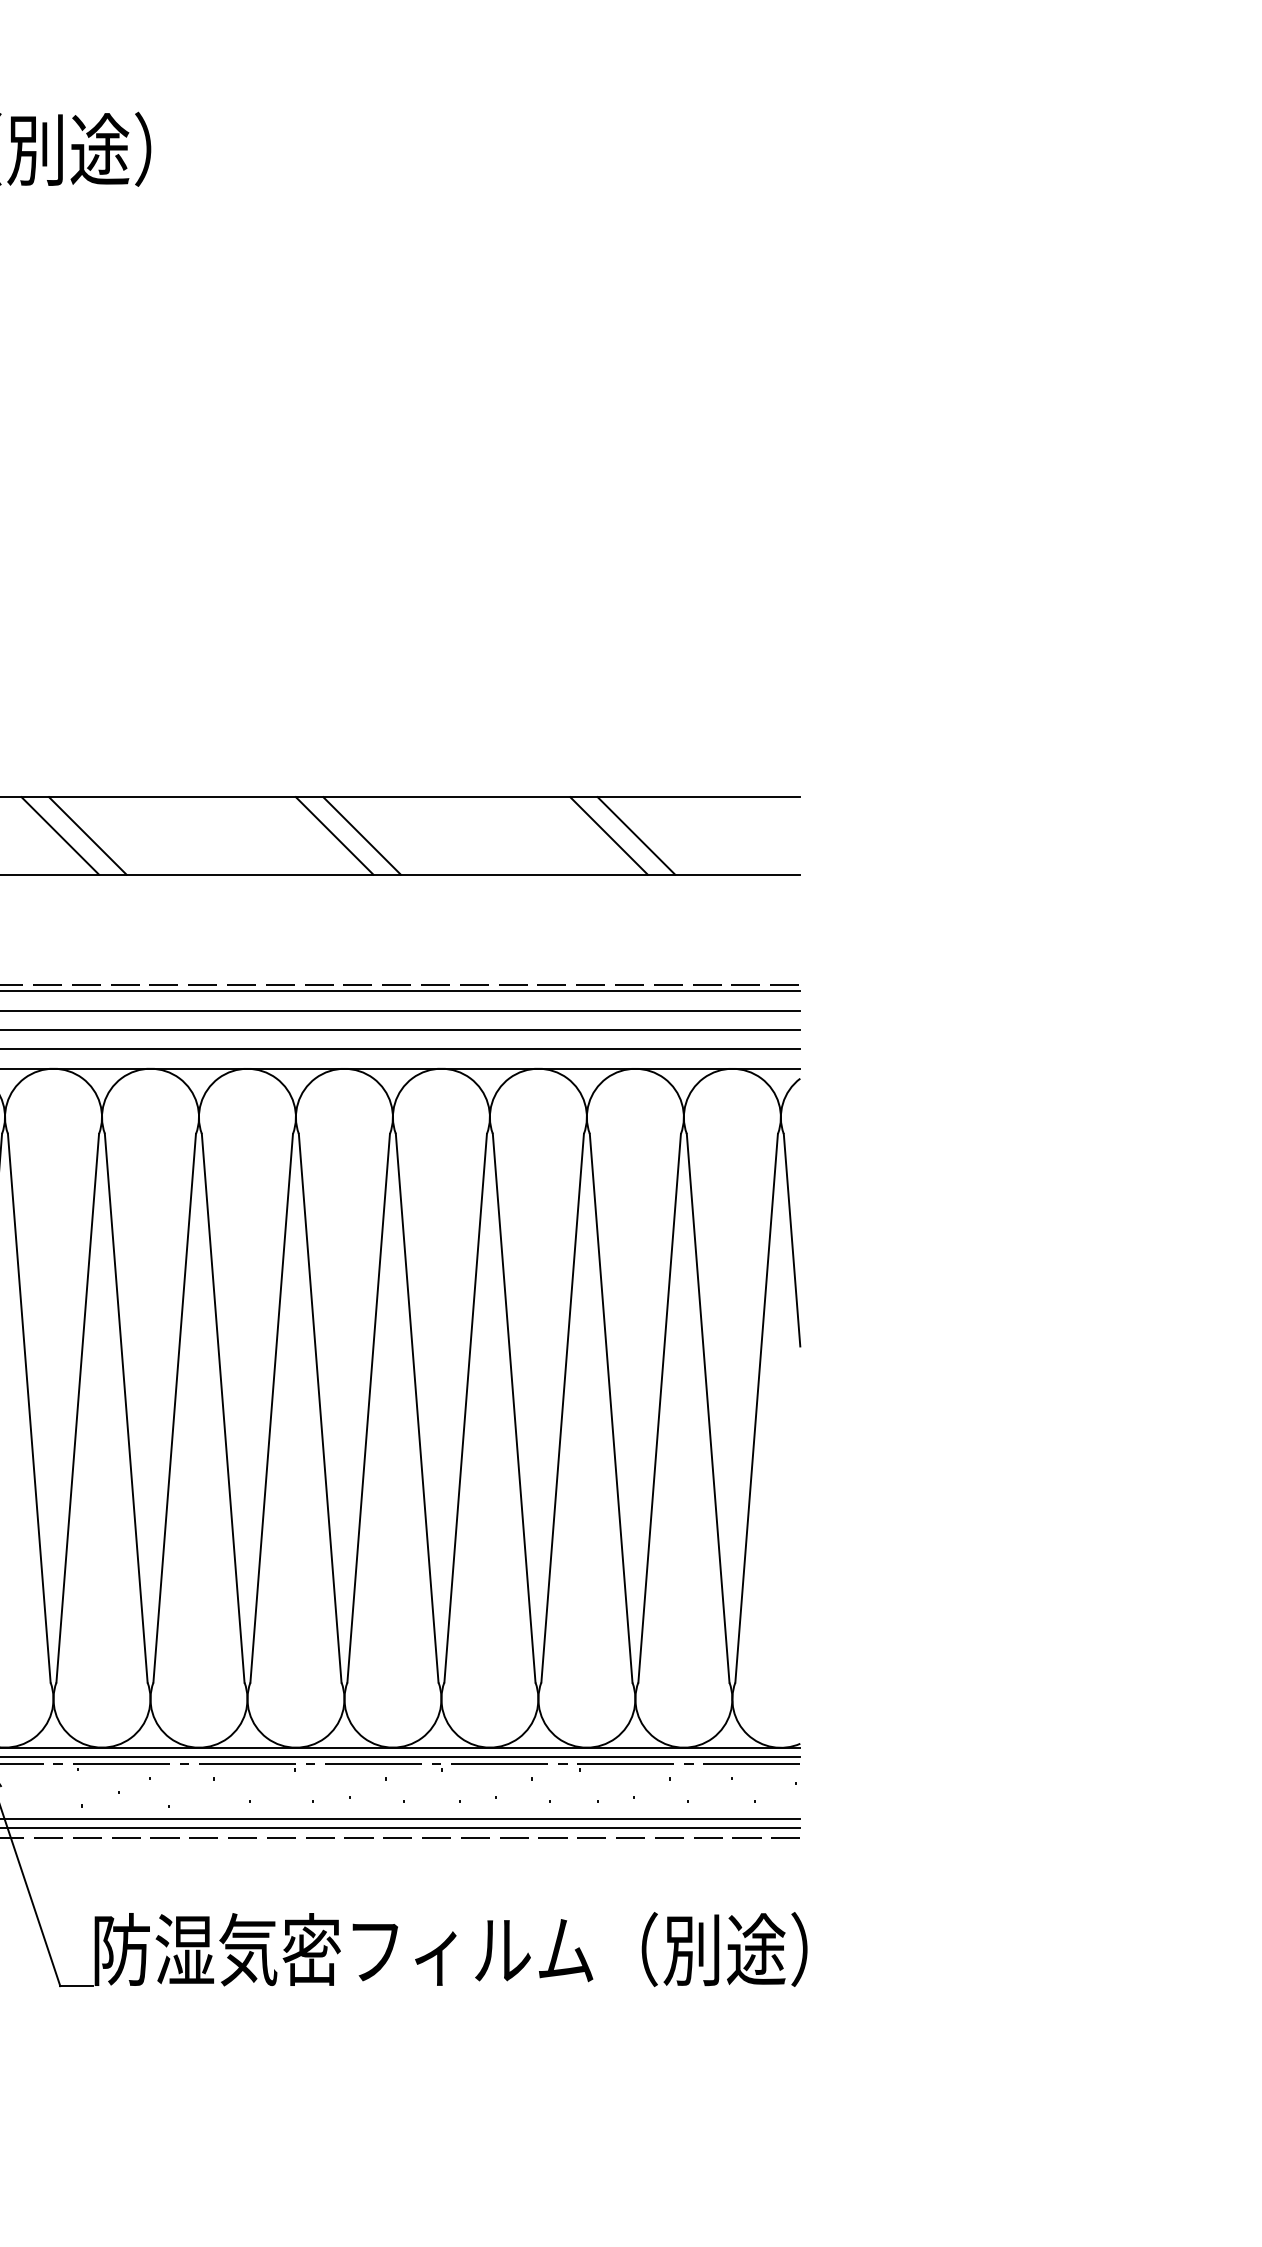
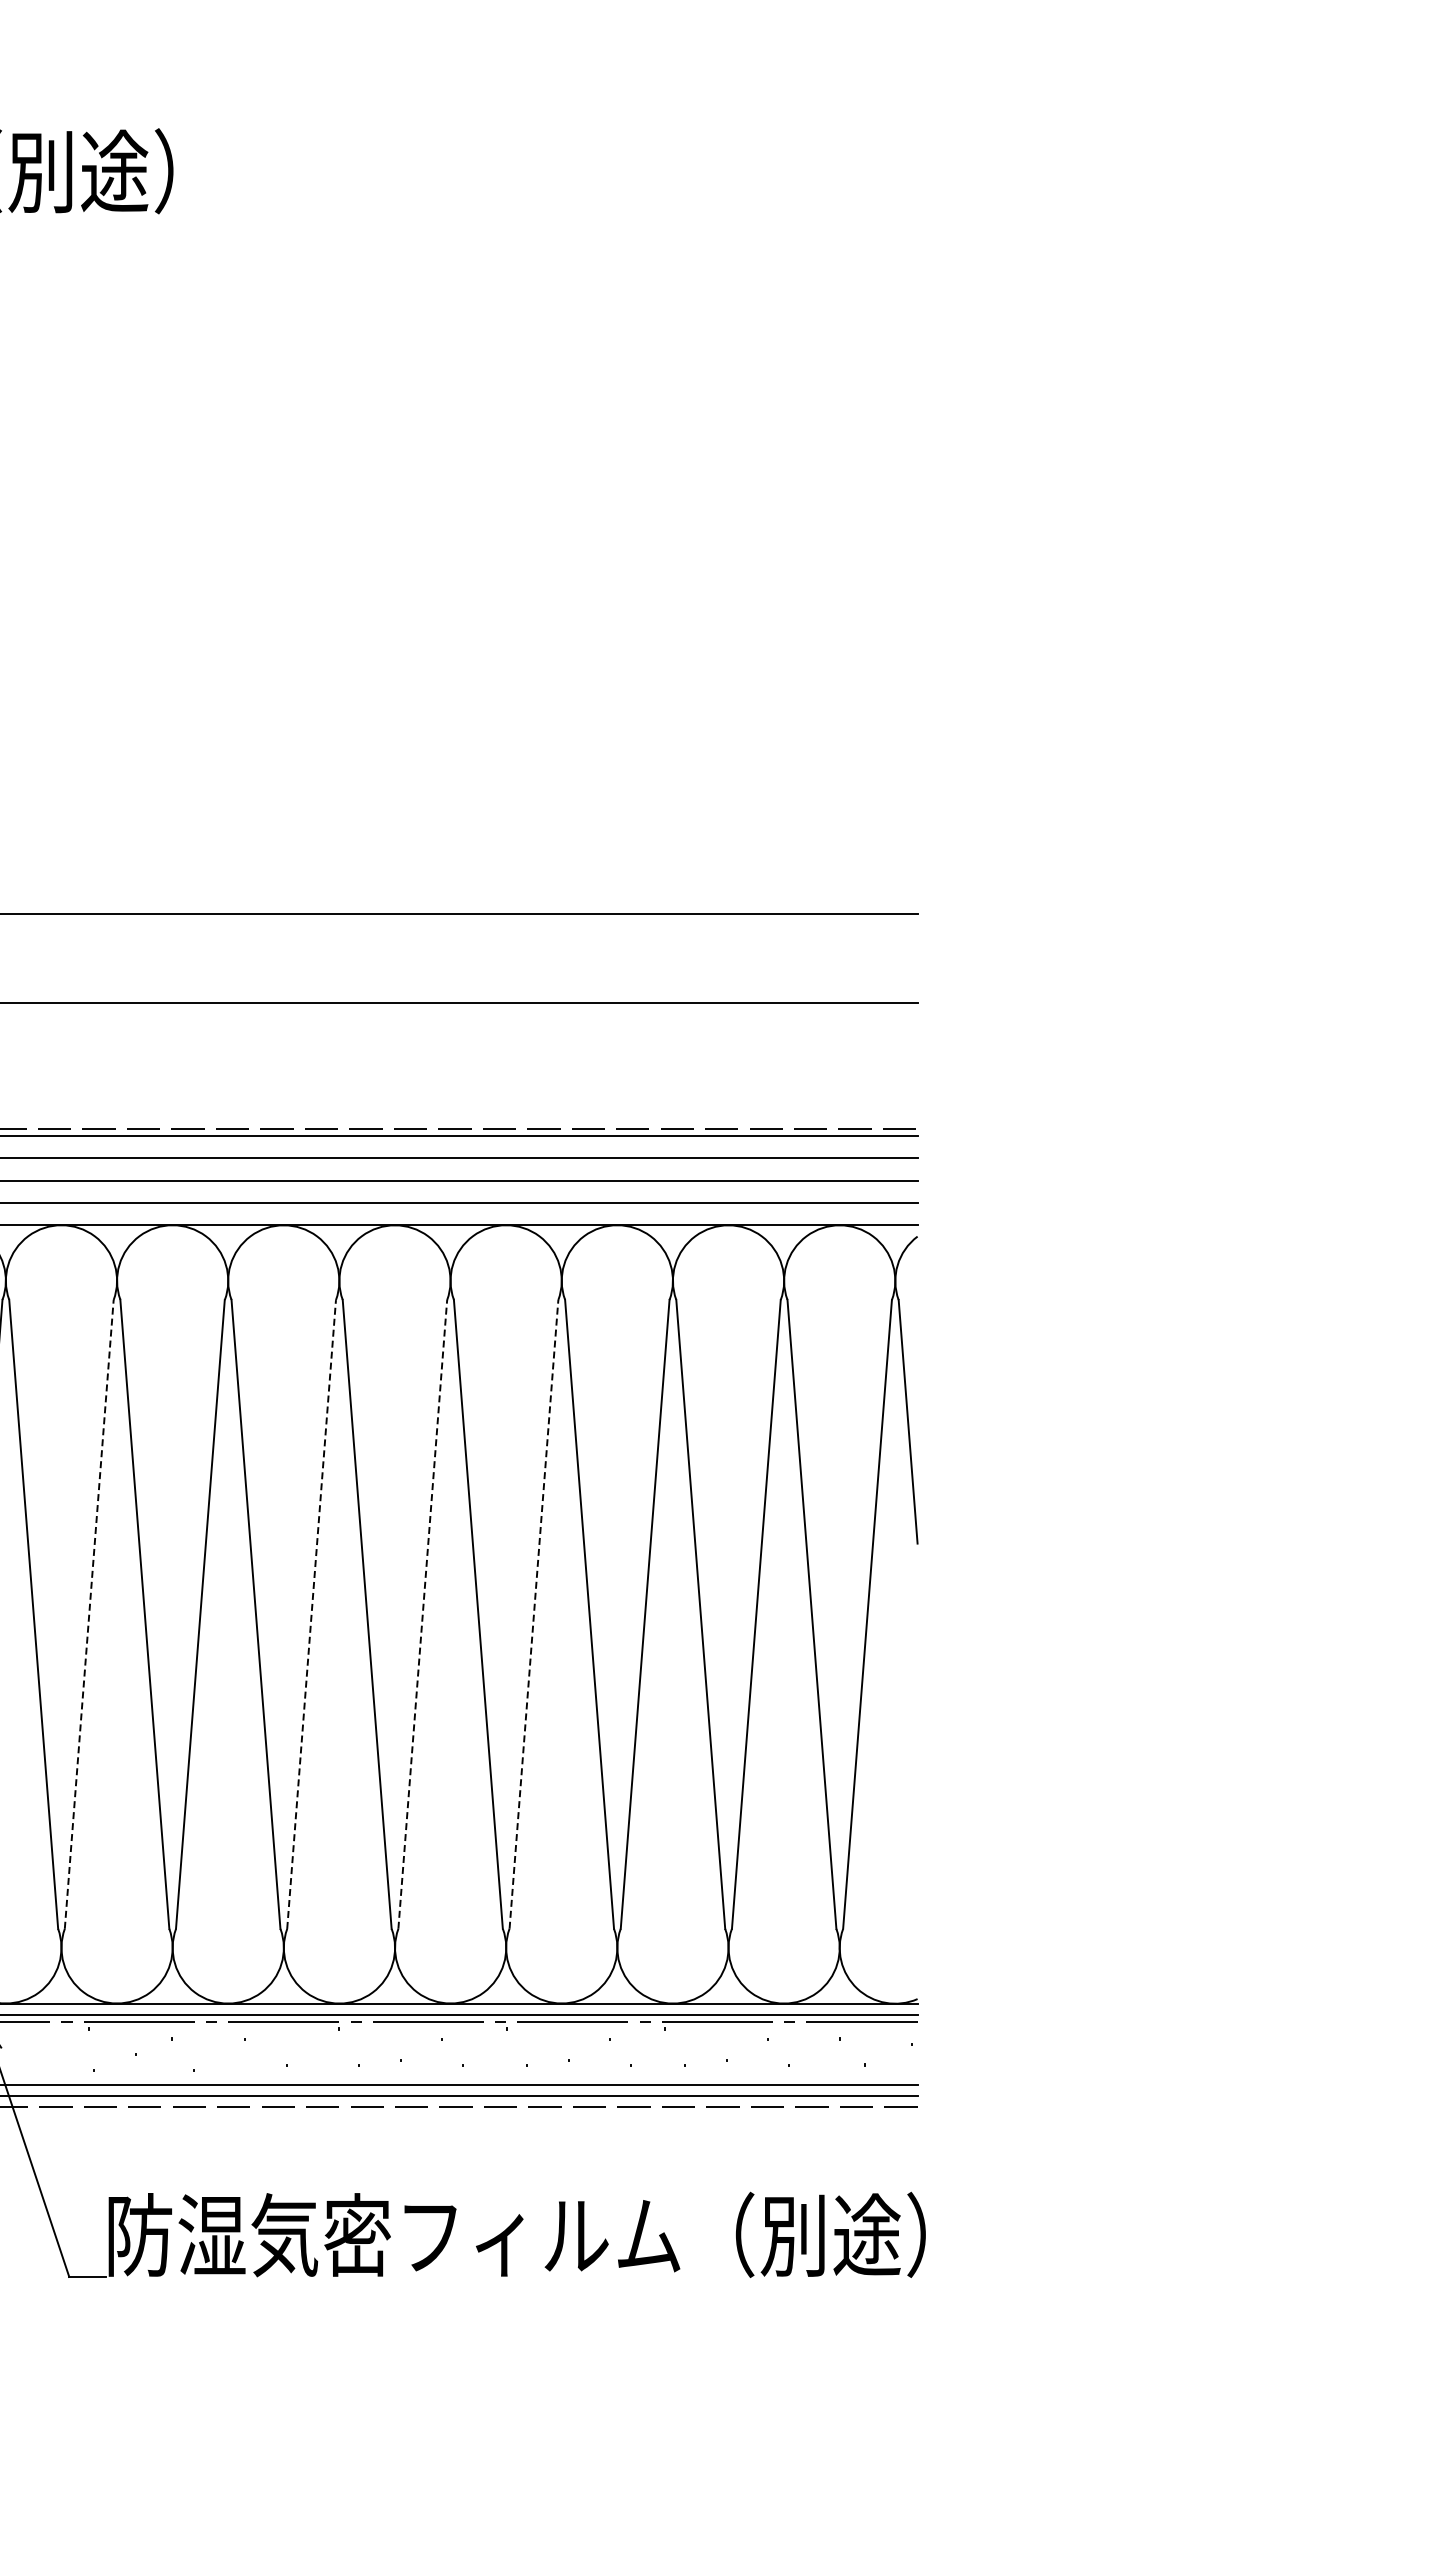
line: (59, 835) -> (68, 957), removed
line: (87, 835) -> (100, 957), removed
line: (334, 835) -> (383, 957), removed
line: (361, 835) -> (414, 957), removed
line: (608, 835) -> (697, 957), removed
line: (636, 835) -> (729, 957), removed
line: (77, 1407) -> (89, 1613), solid -> dashed
line: (368, 1407) -> (422, 1613), solid -> dashed
line: (466, 1407) -> (534, 1613), solid -> dashed
line: (271, 1408) -> (311, 1614), solid -> dashed

